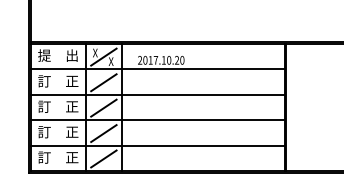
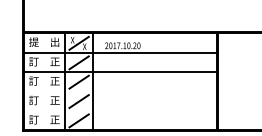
line: (158, 120) -> (120, 91), removed
line: (158, 145) -> (120, 110), removed

